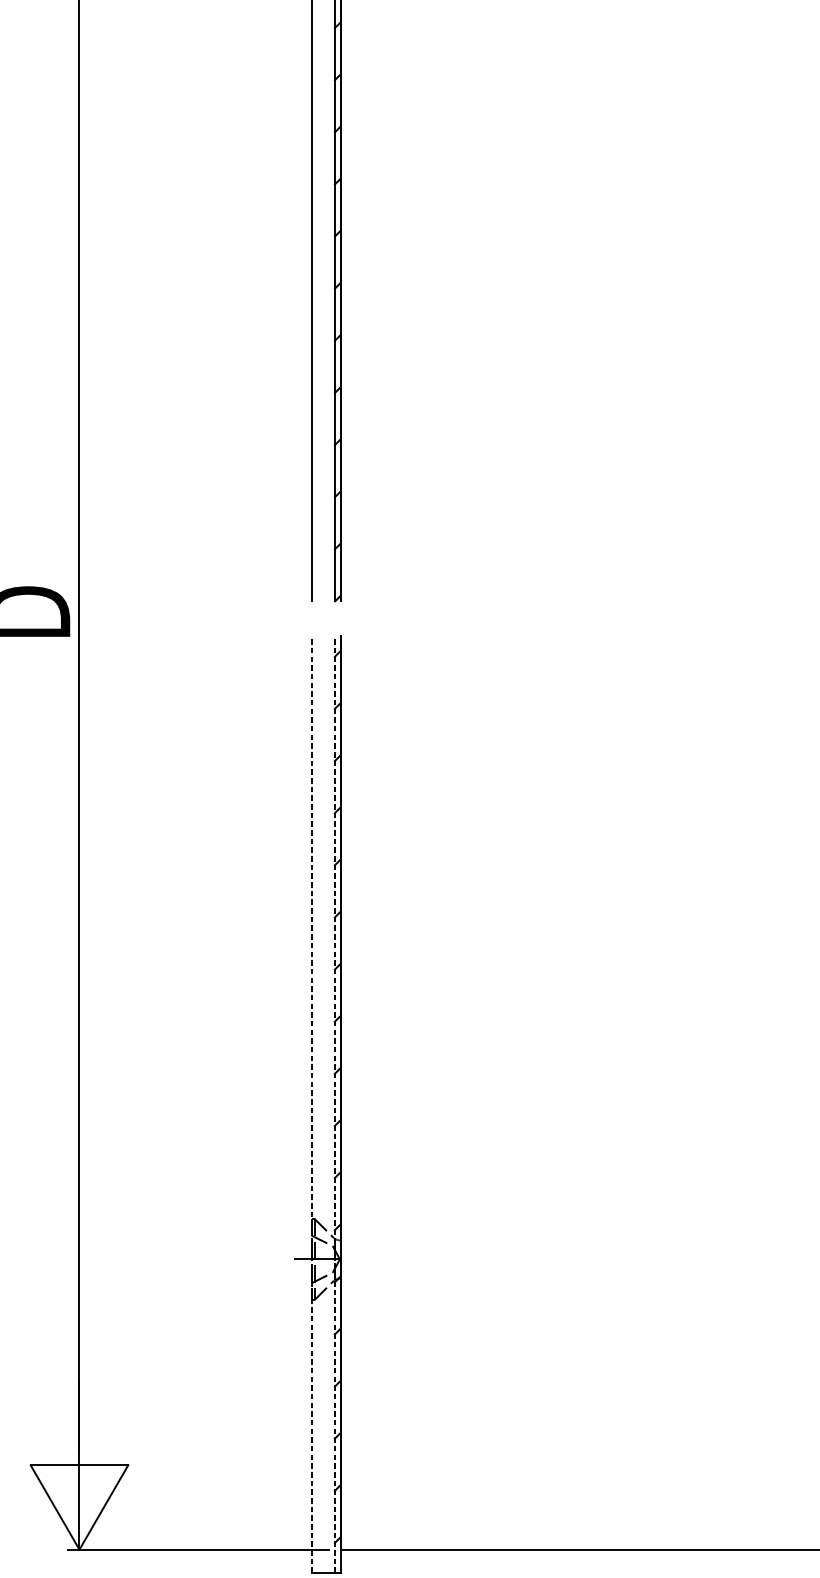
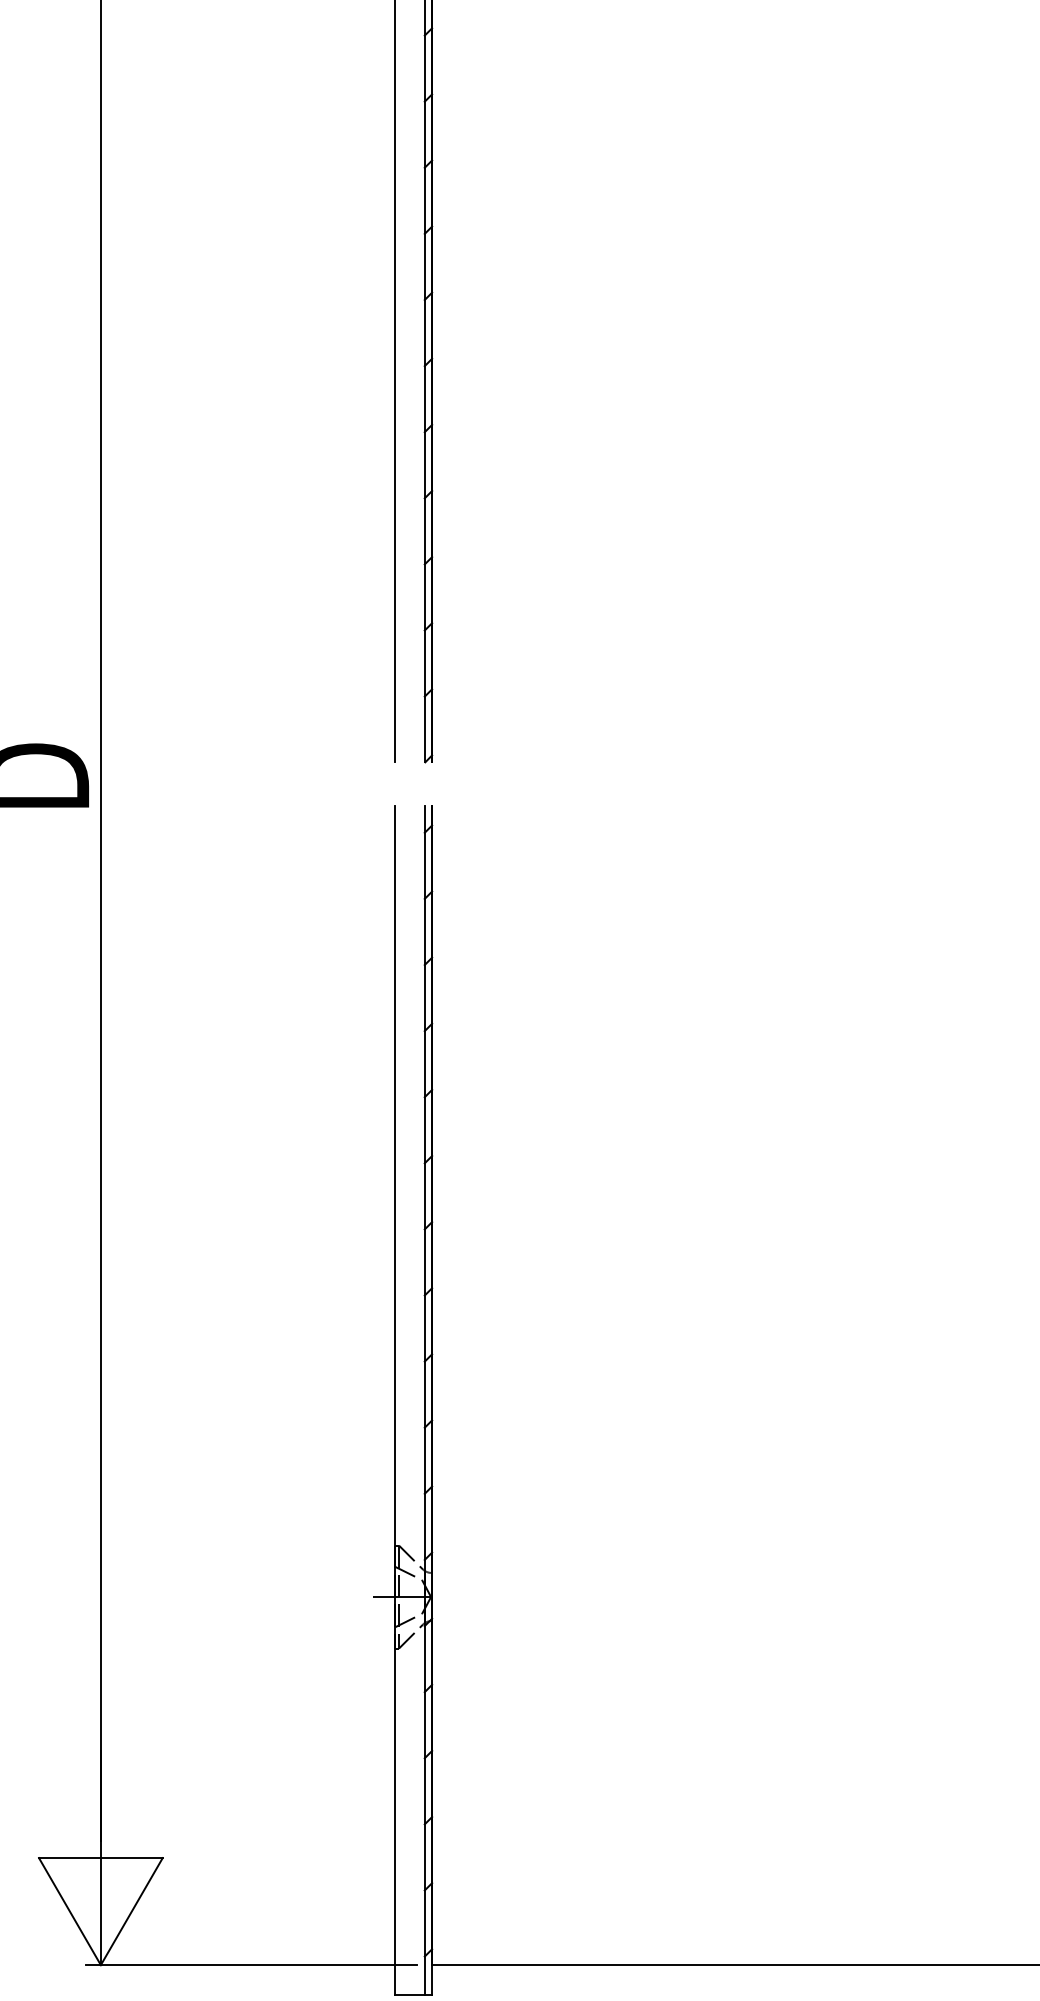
line: (311, 1104) -> (395, 1400), dashed -> solid
line: (334, 1104) -> (424, 1400), dashed -> solid

